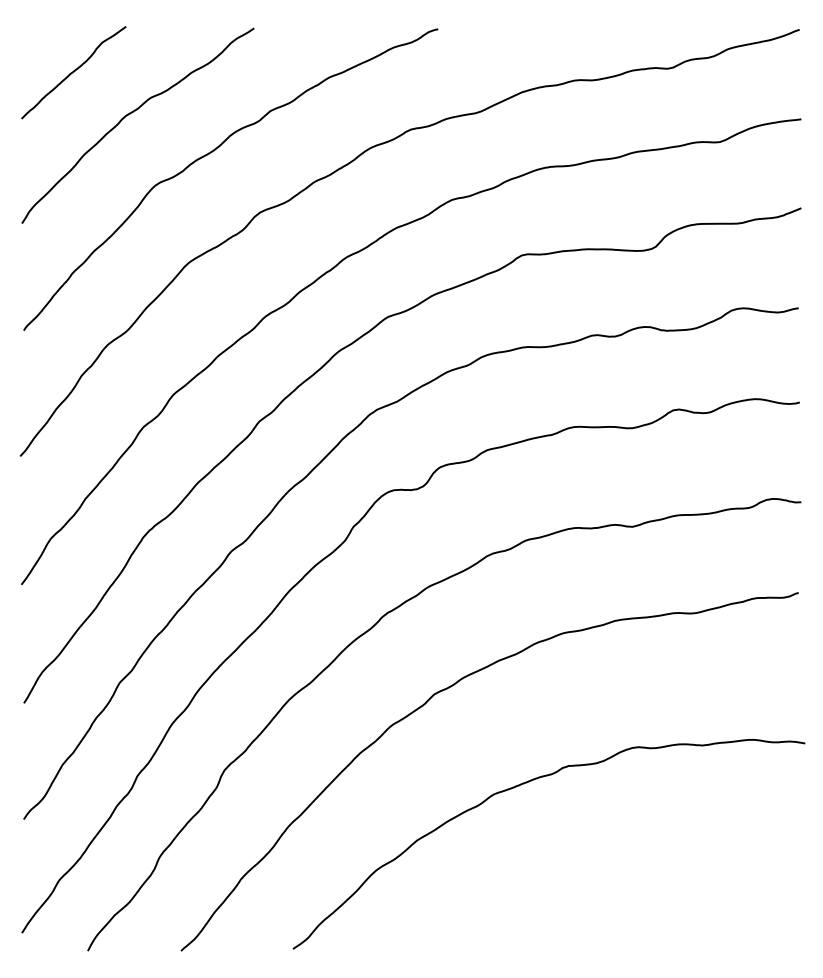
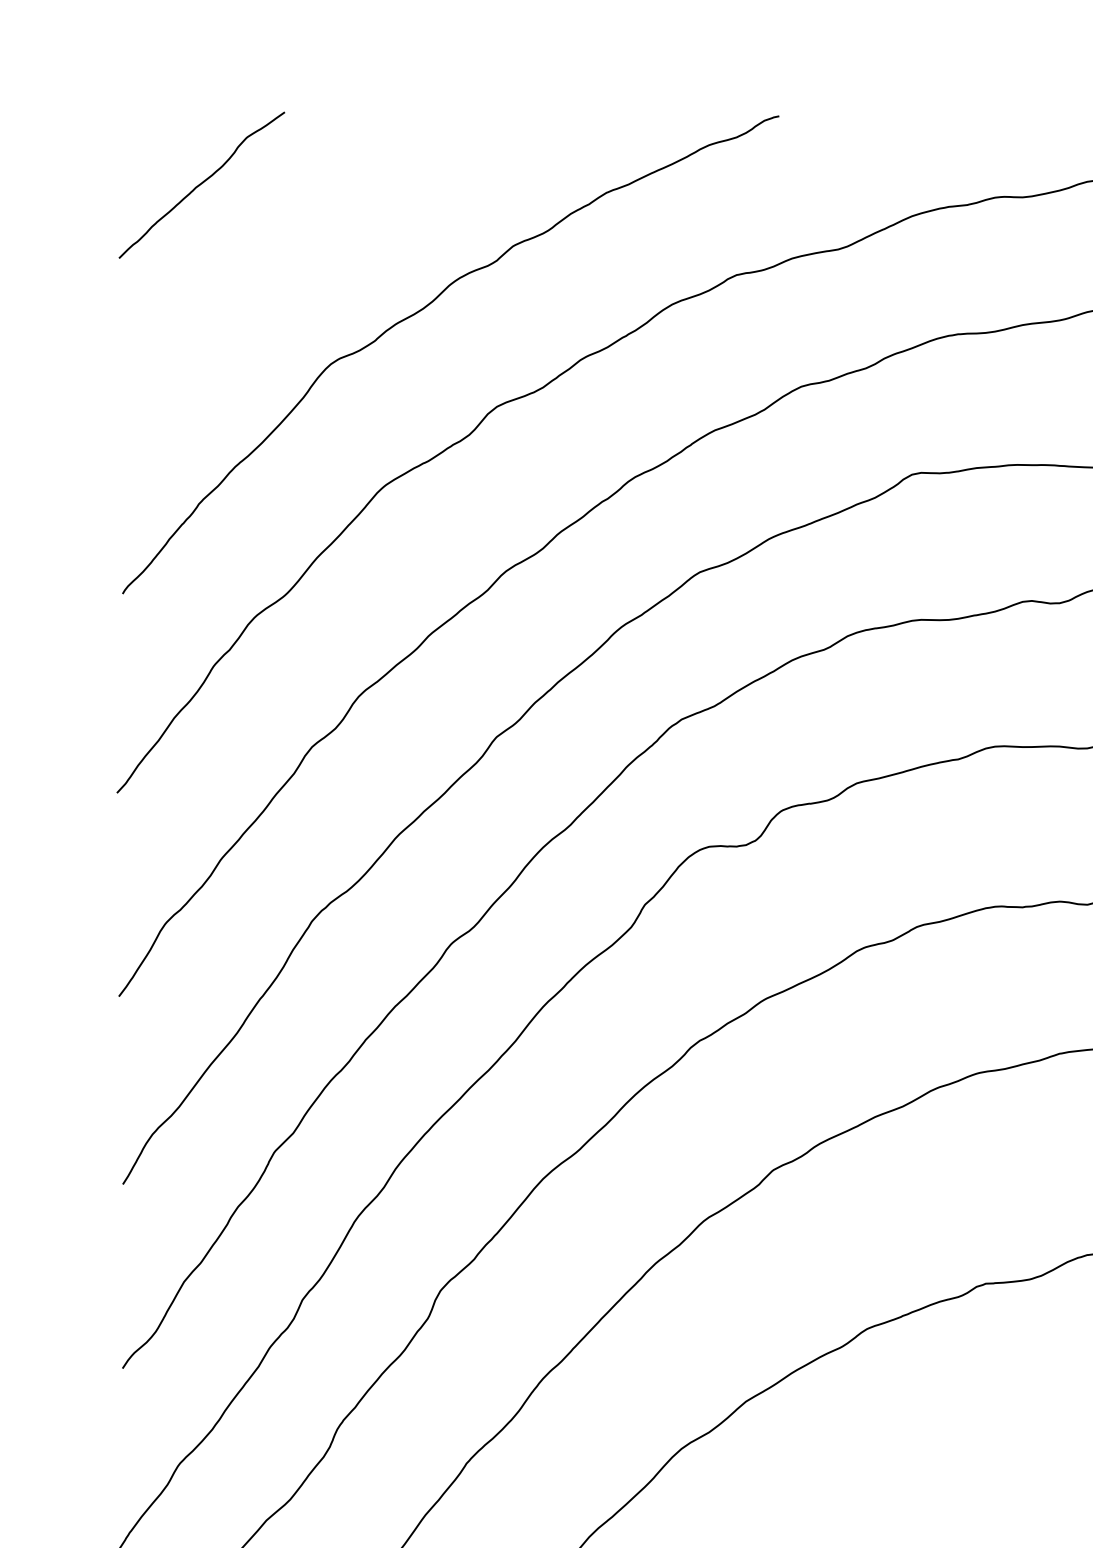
curve: (132, 113) -> (294, 249), removed

